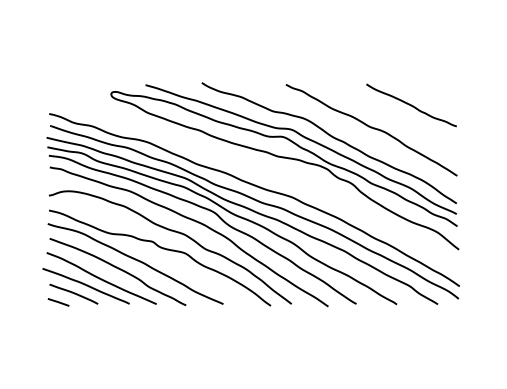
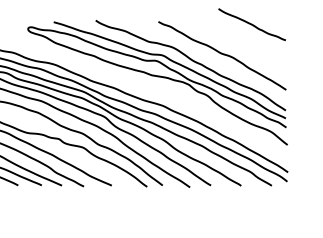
curve: (411, 105) -> (252, 24), moved

